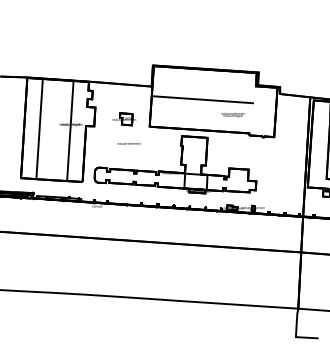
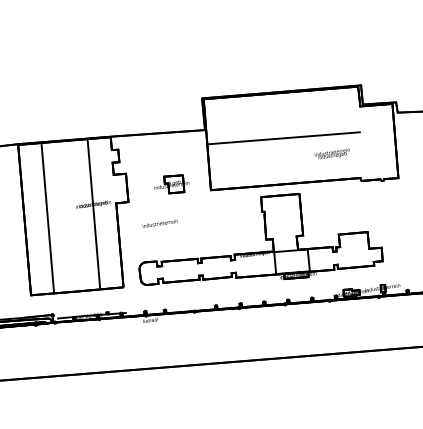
text: (128, 143) -> (159, 223), moved

